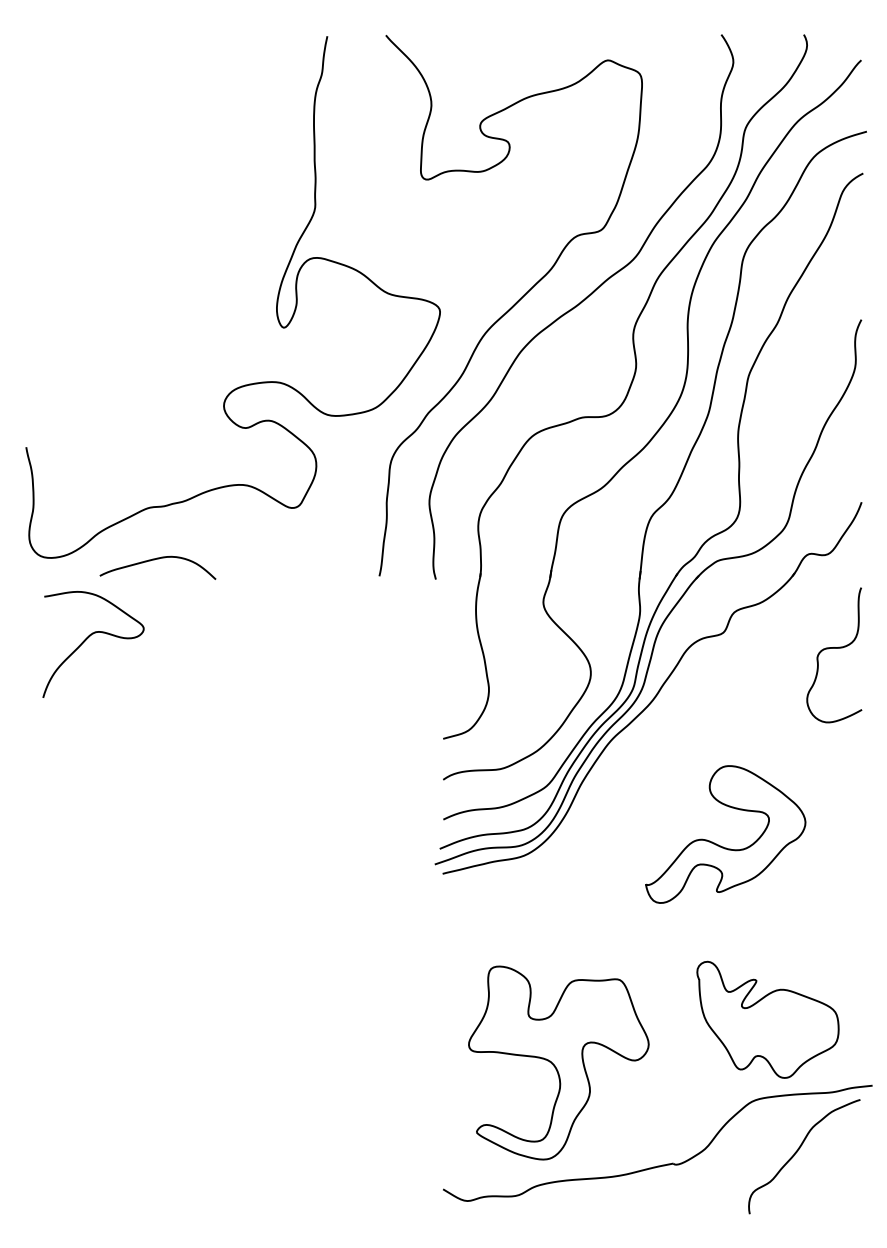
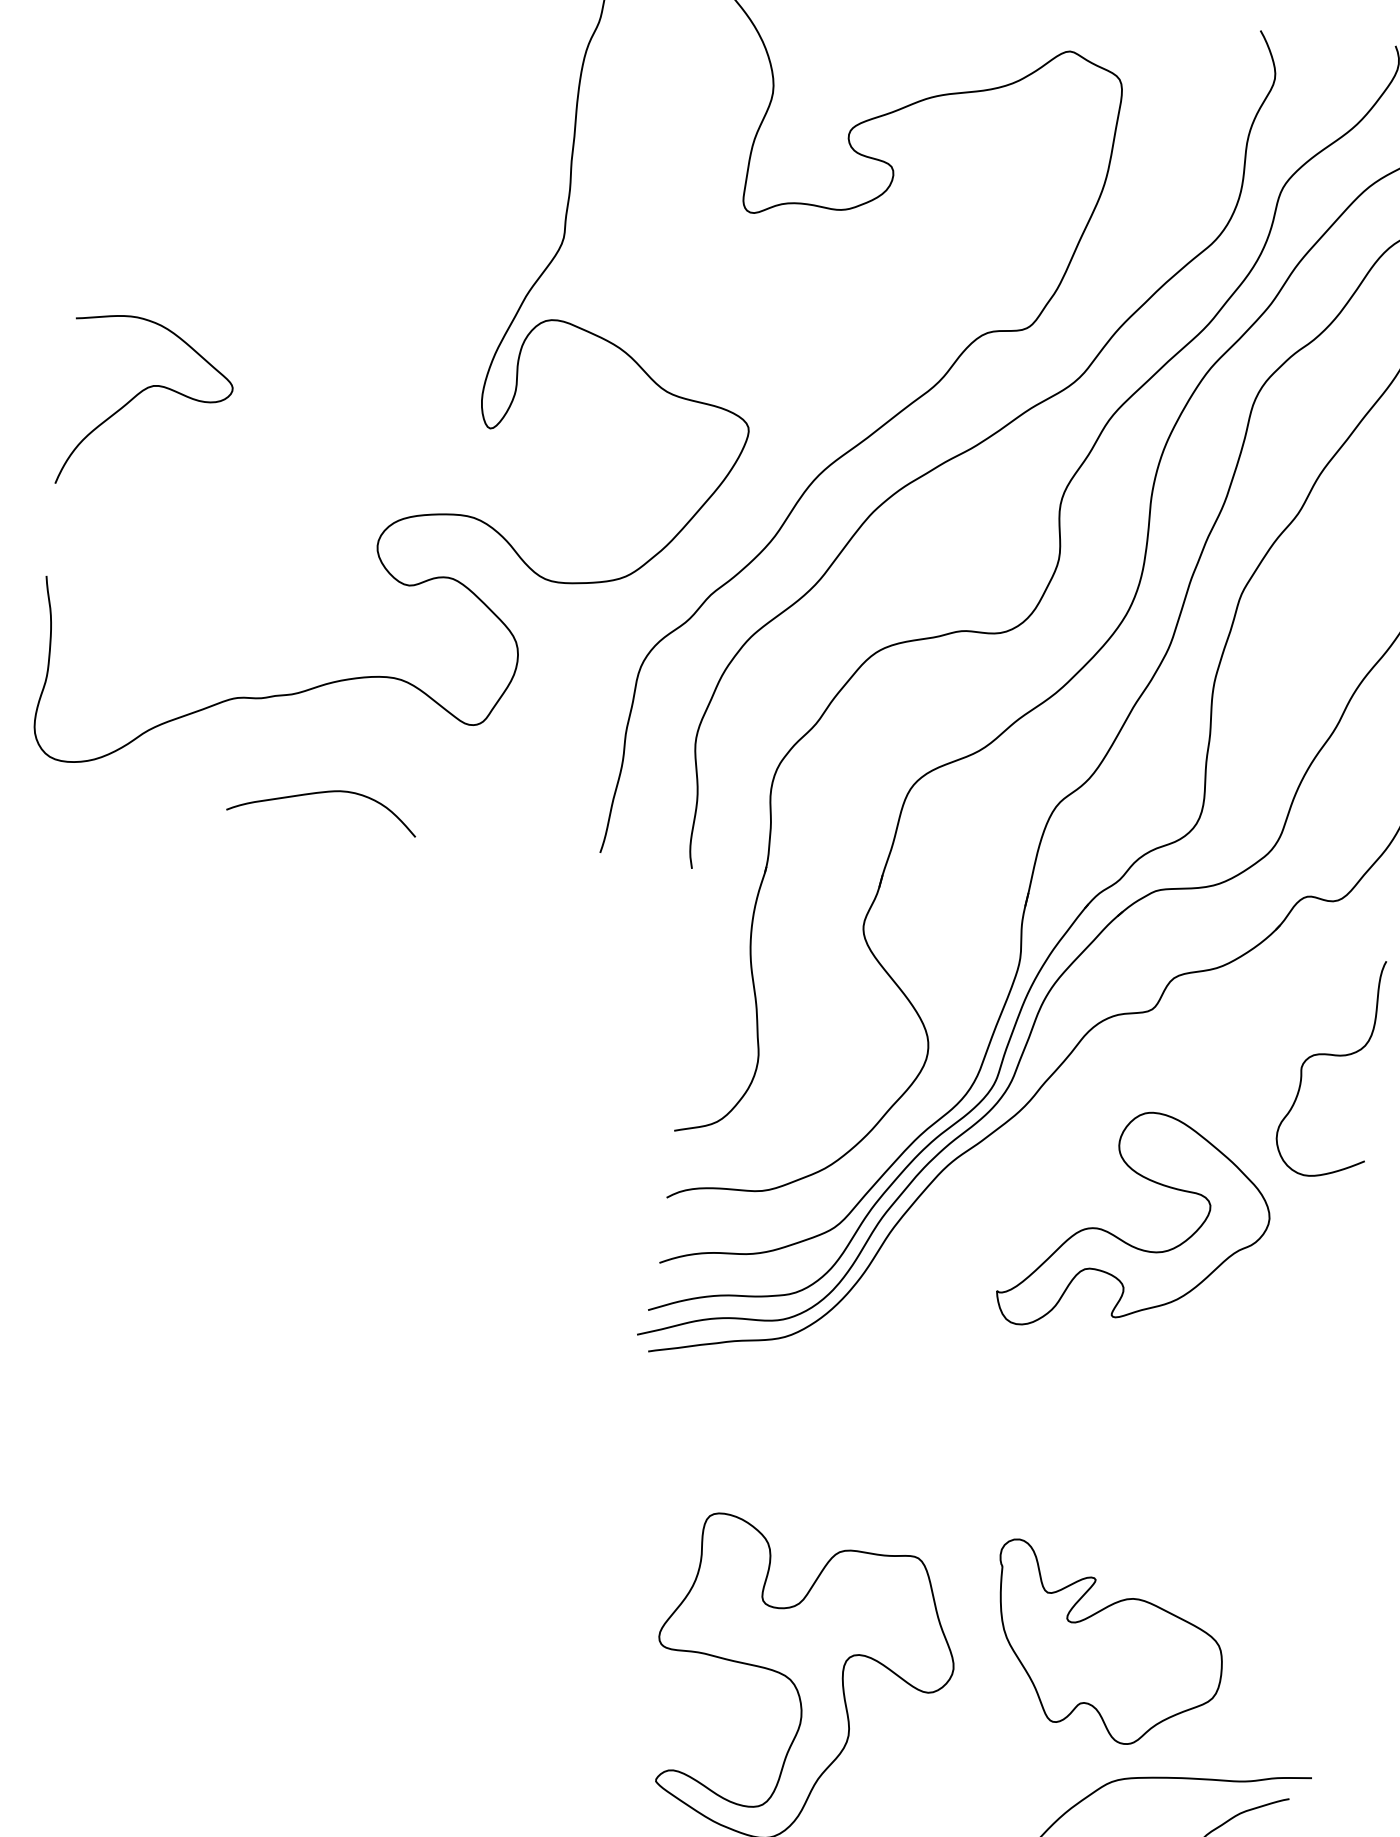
curve: (154, 560) -> (318, 794), moved
curve: (88, 638) -> (140, 394), moved
part: (720, 845) -> (1126, 1241), moved
part: (767, 1019) -> (1106, 1645), moved

